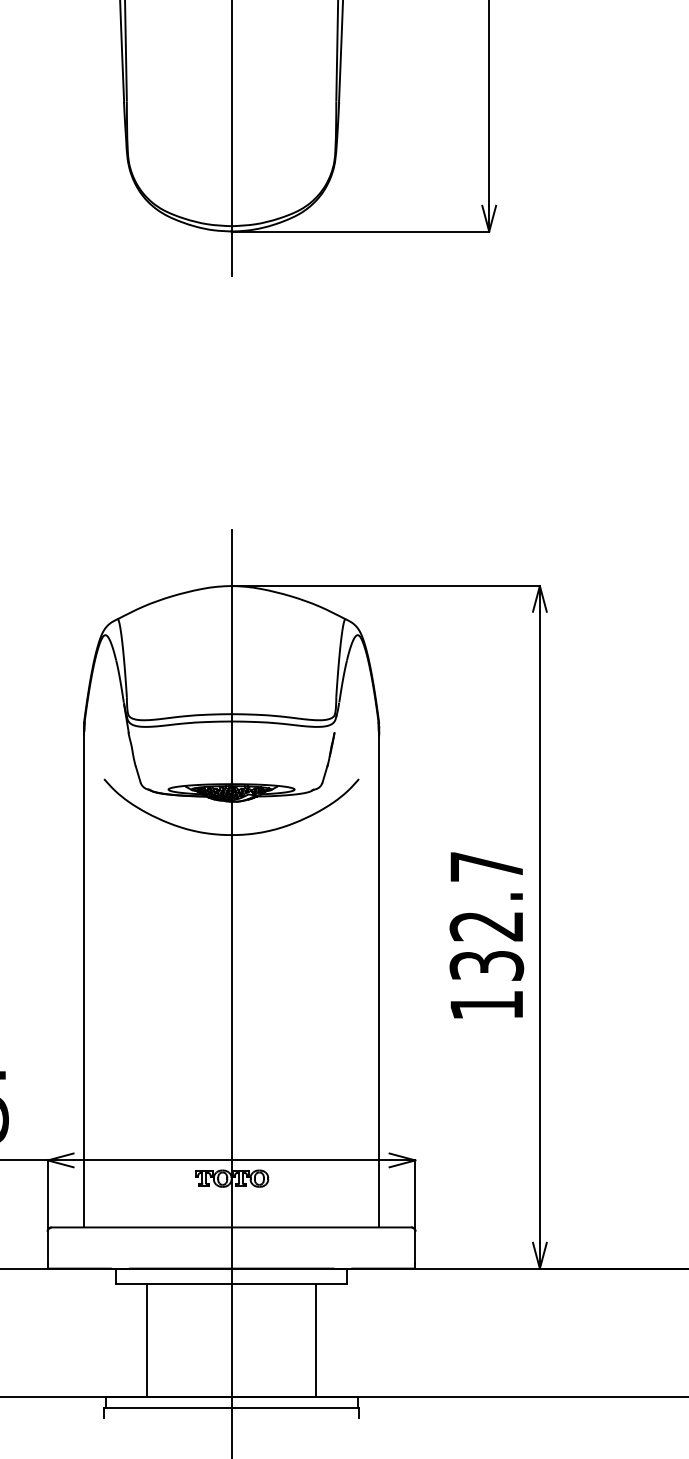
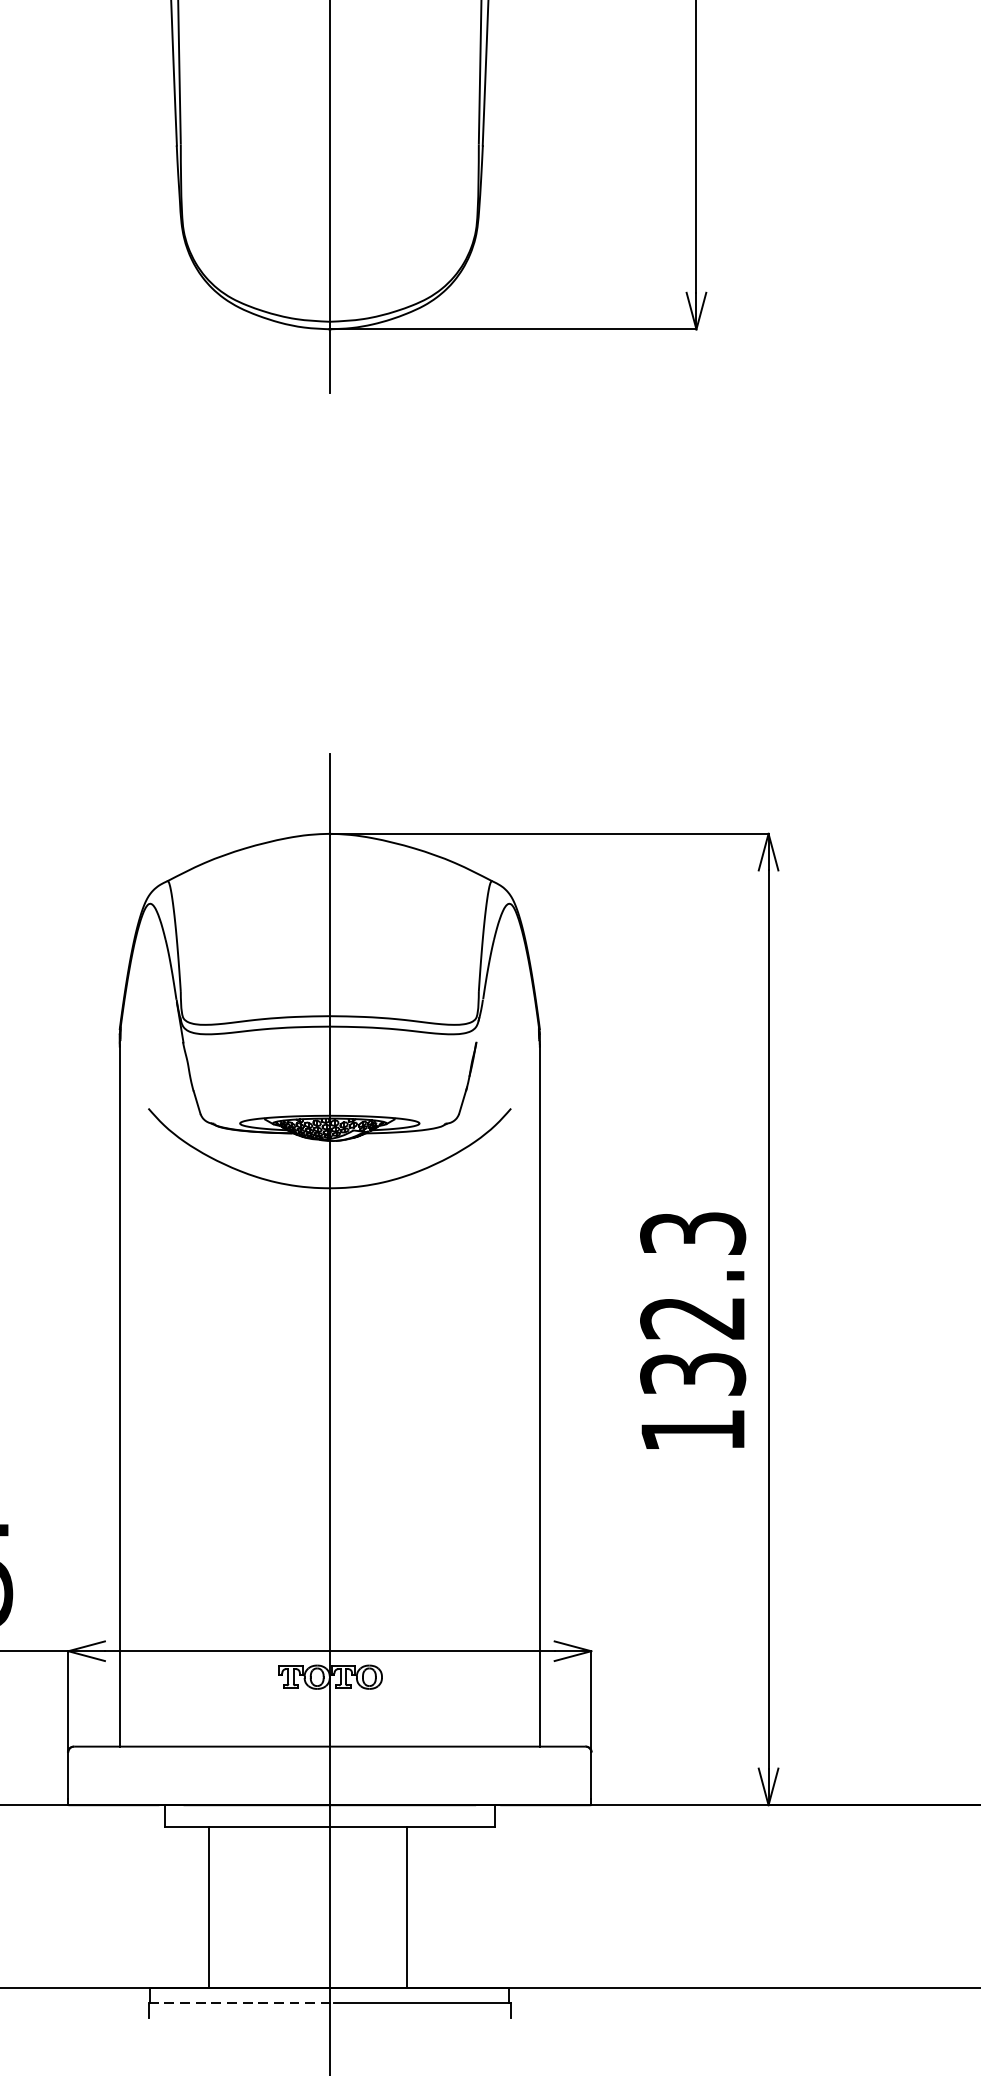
text: (486, 866) -> (692, 1232), 132.7 -> 132.3
line: (316, 1340) -> (406, 1907), moved
line: (169, 1407) -> (241, 2002), solid -> dashed

